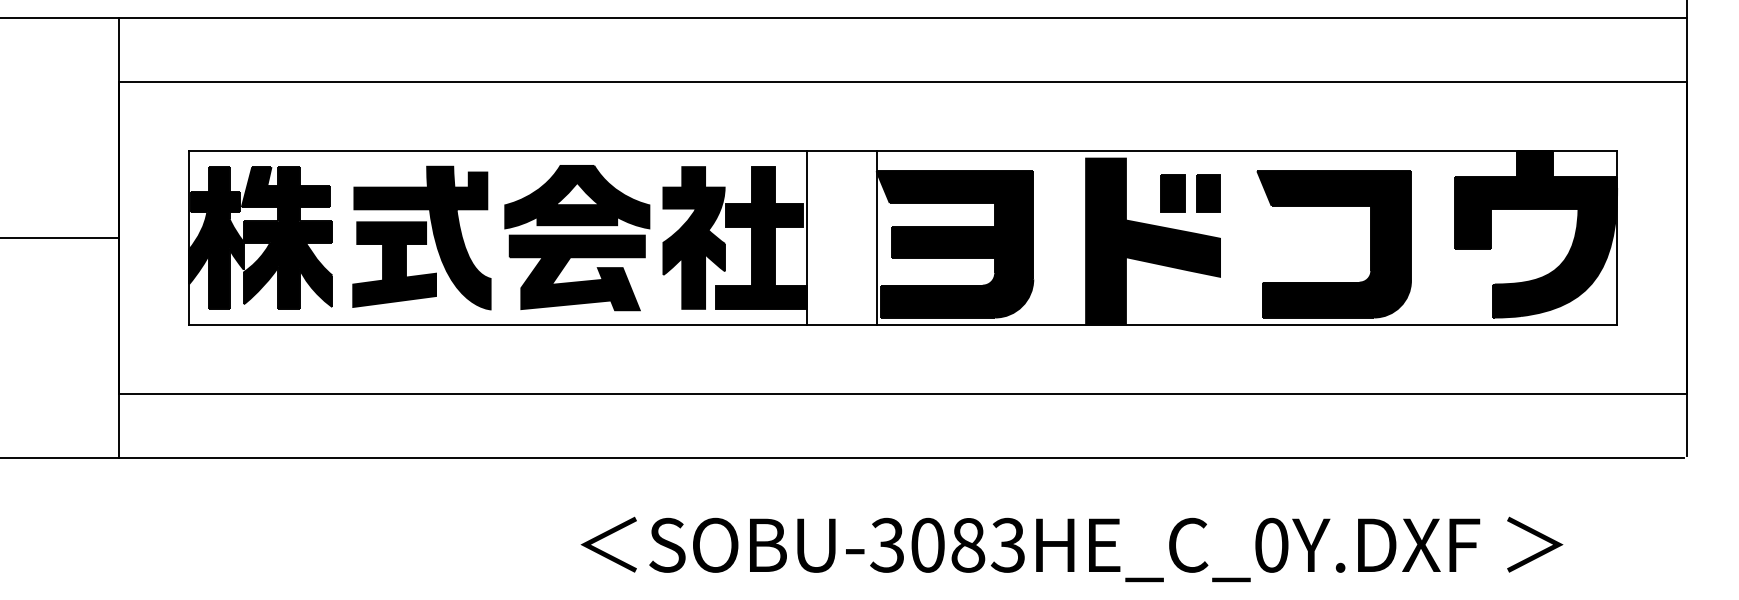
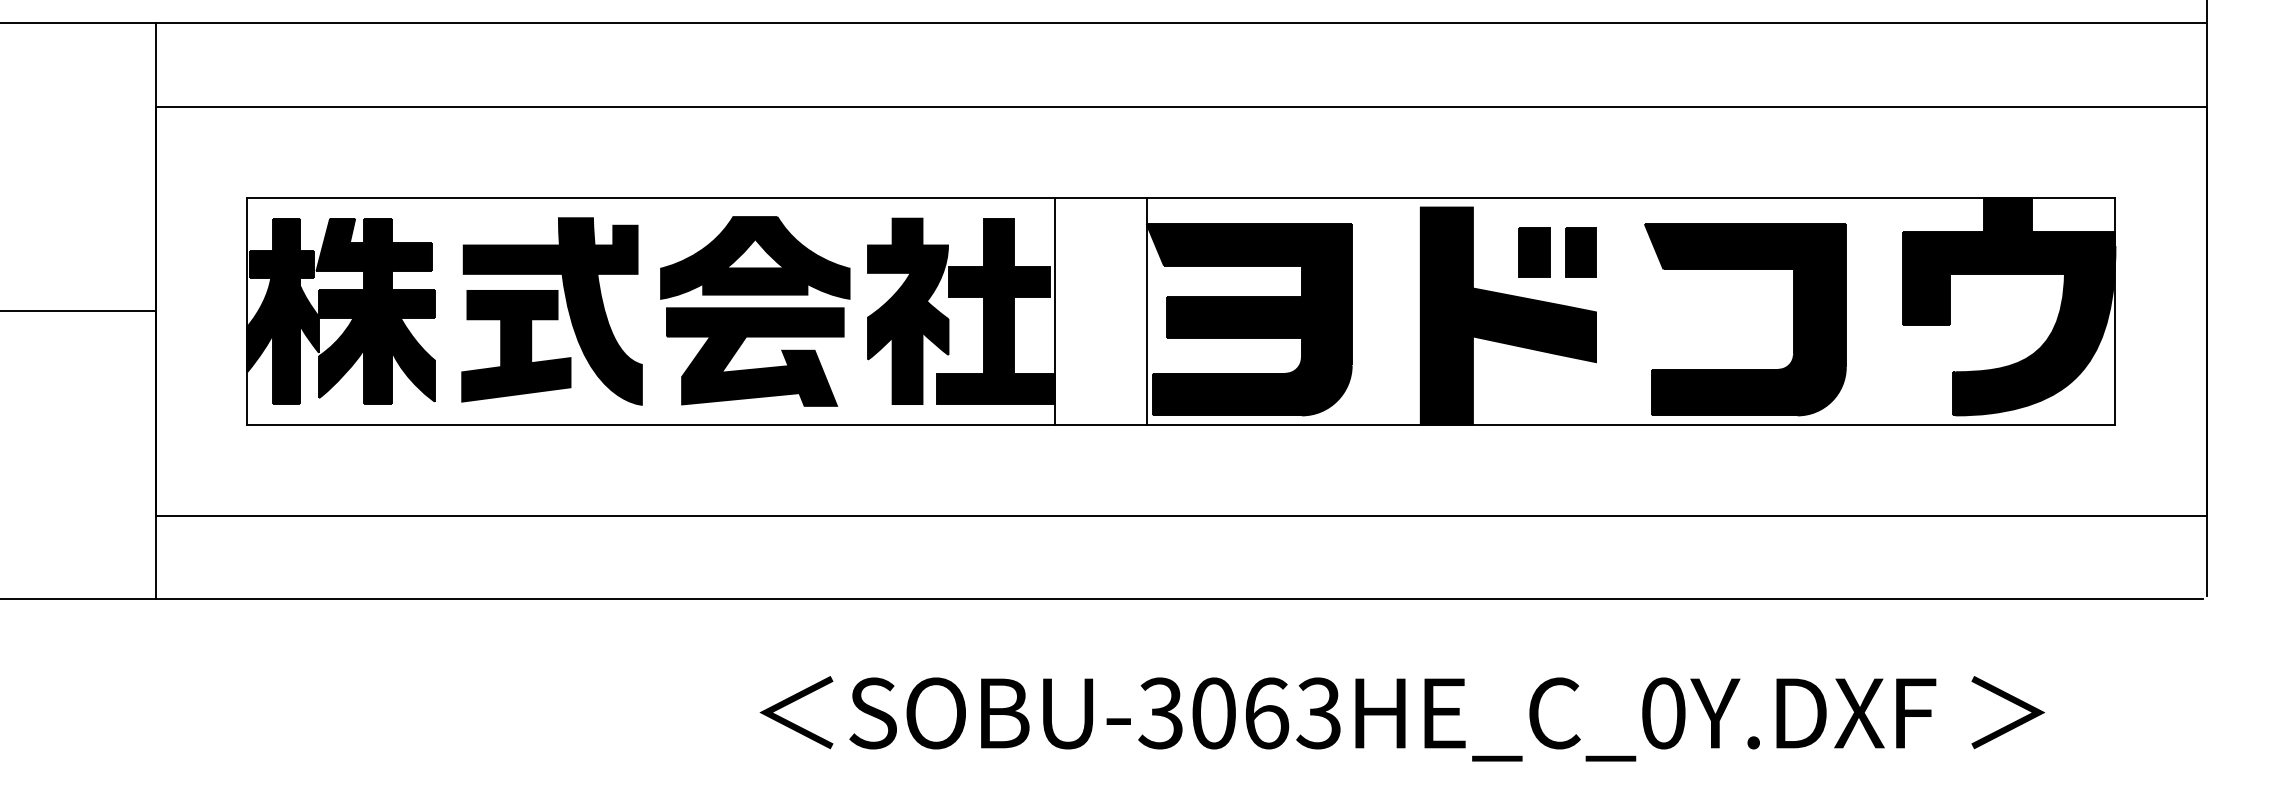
text: (968, 545) -> (1267, 713), SOBU-3083HE_C_0Y.DXF -> SOBU-3063HE_C_0Y.DXF

